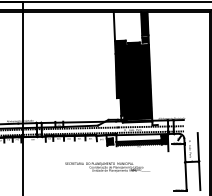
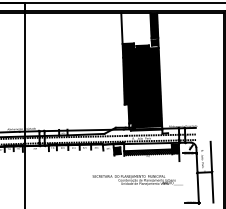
text: (107, 167) -> (137, 180), moved

